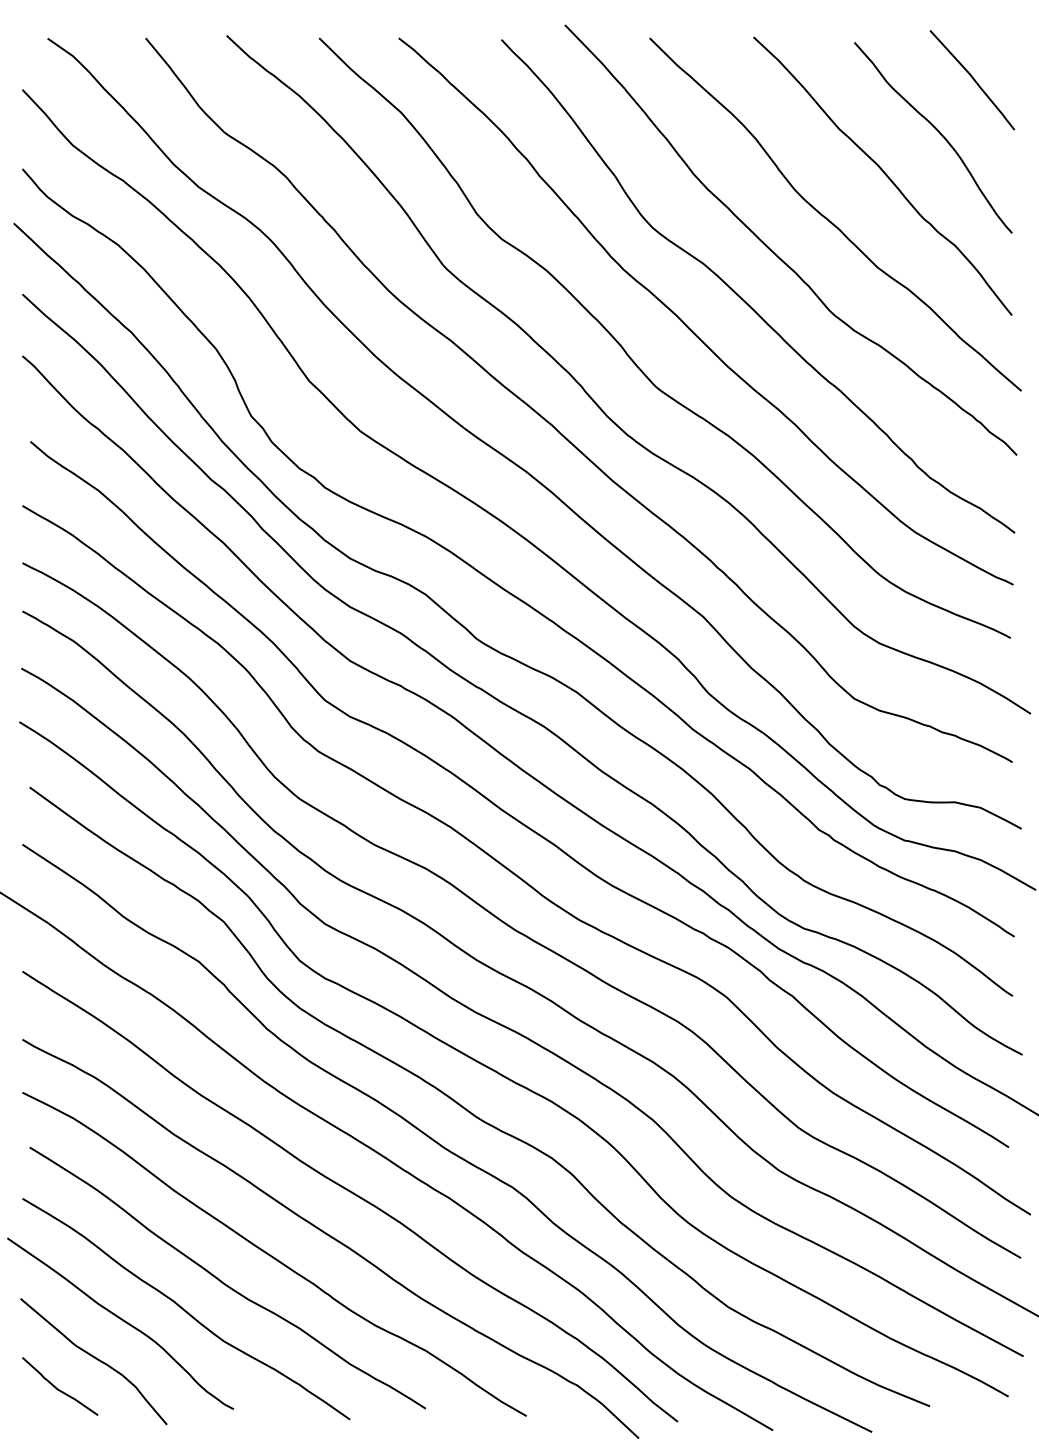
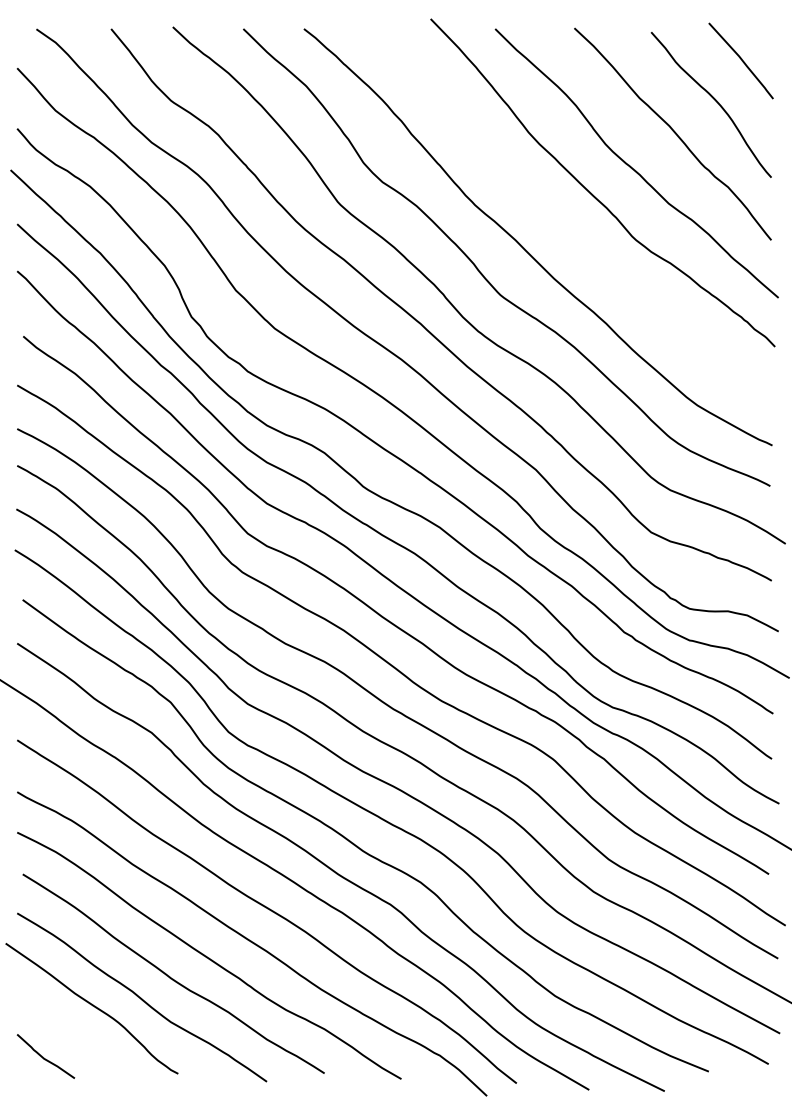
curve: (743, 298) -> (566, 227), removed
curve: (95, 1358) -> (72, 1035), removed

